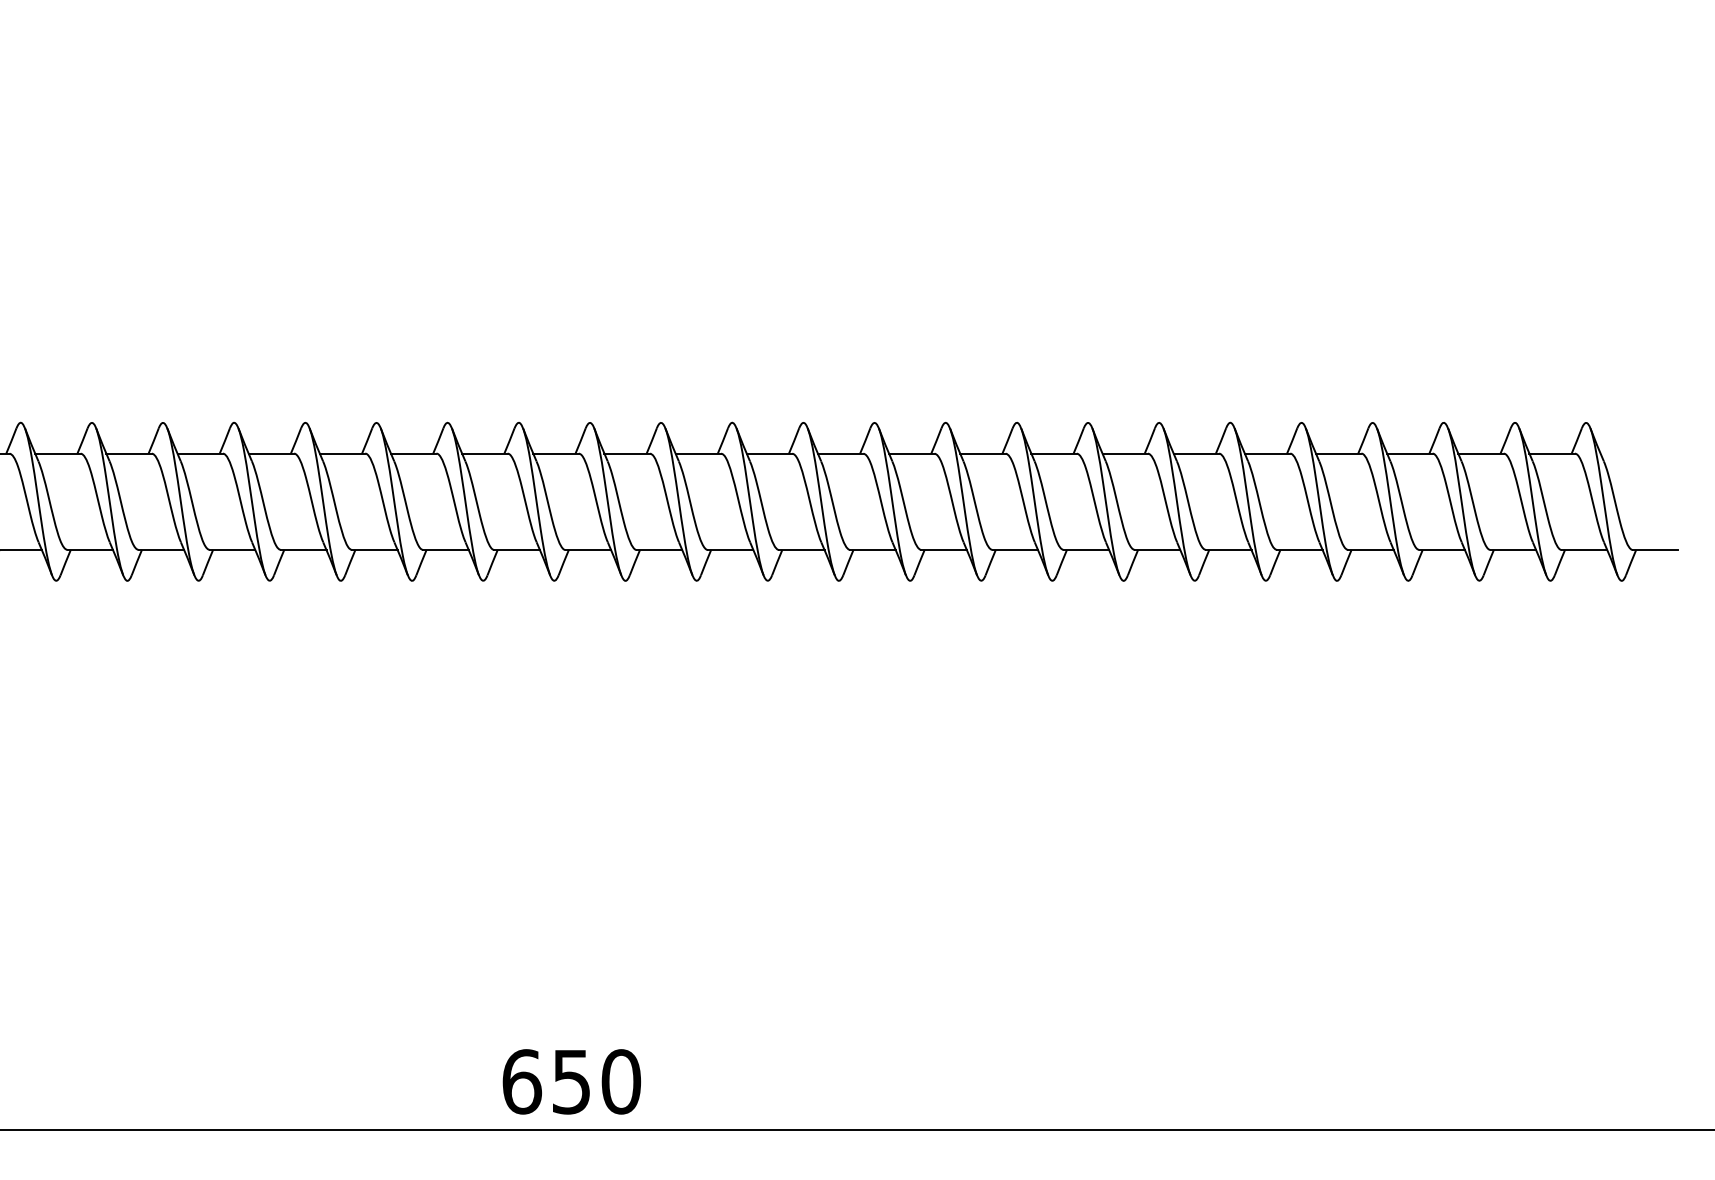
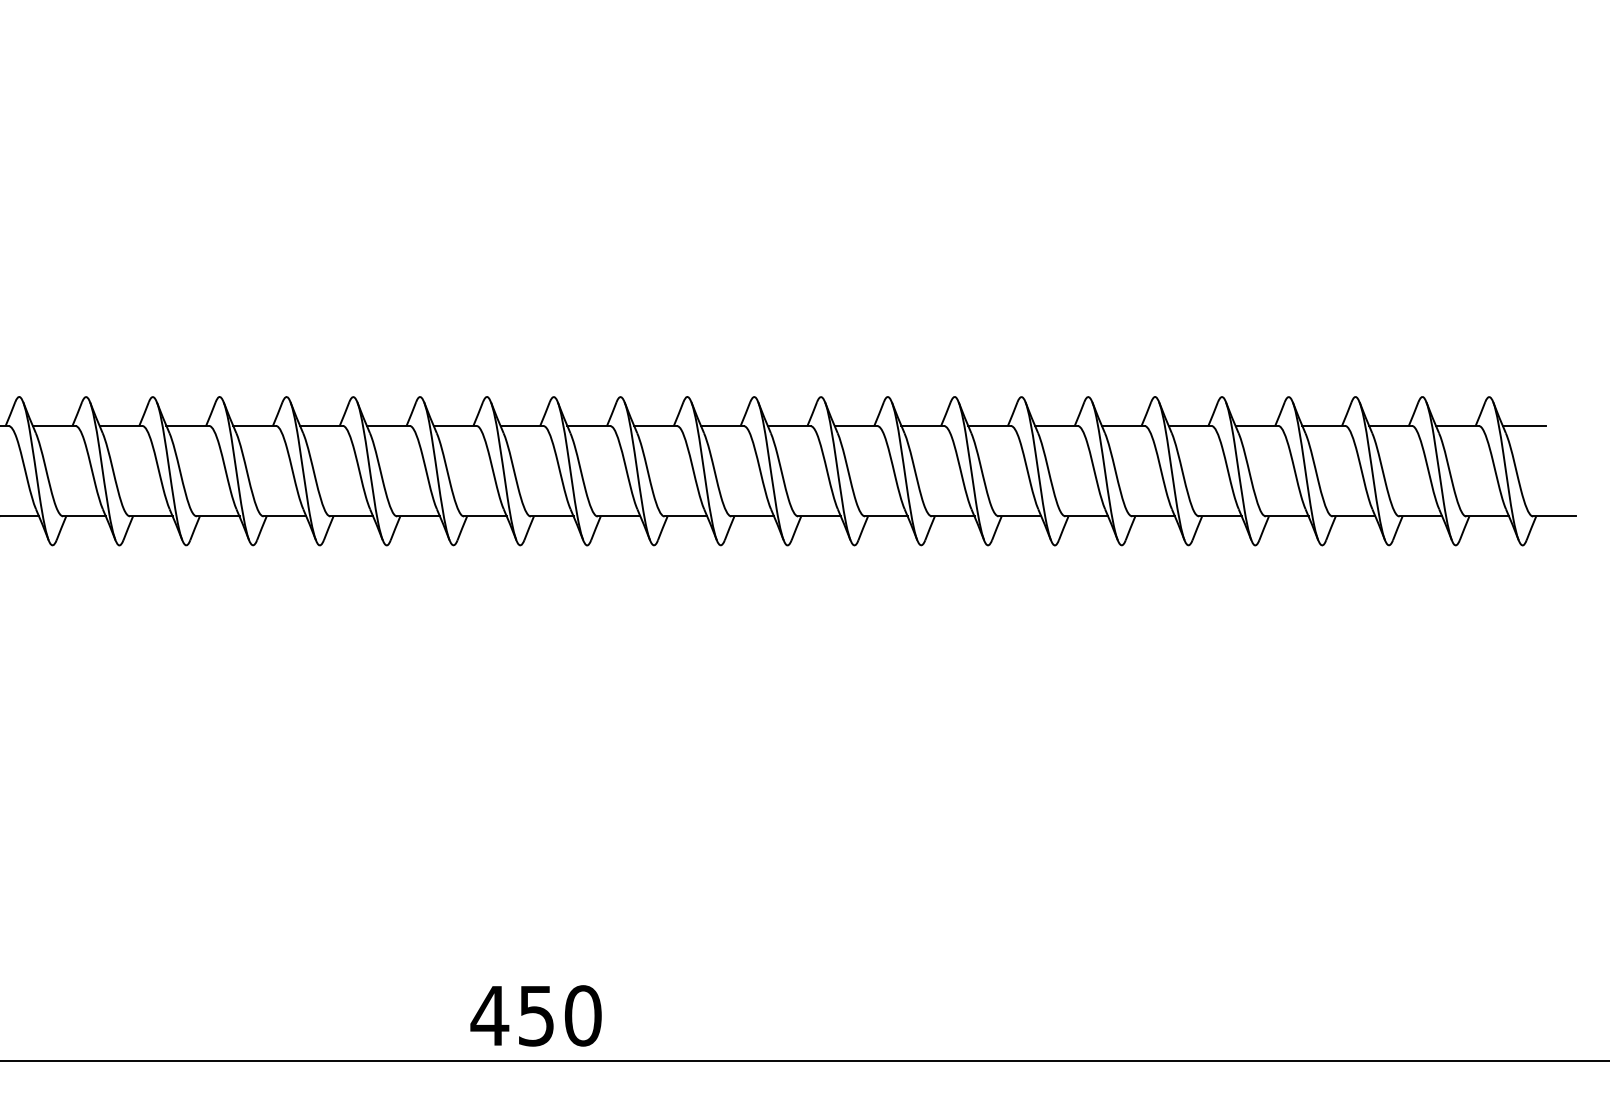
line: (1622, 453) -> (1523, 425), added
text: (521, 1081) -> (489, 1015), 650 -> 450

